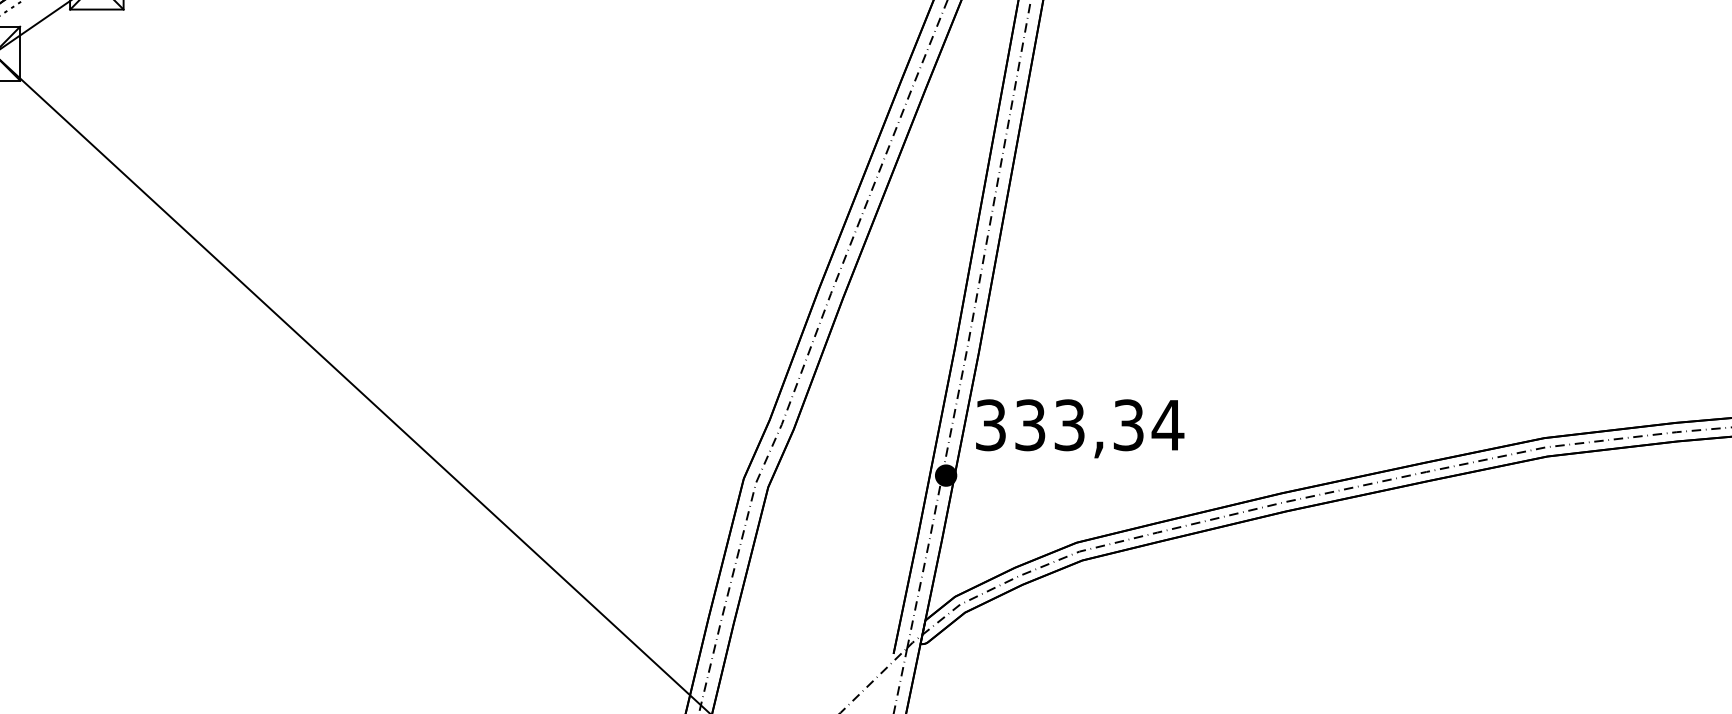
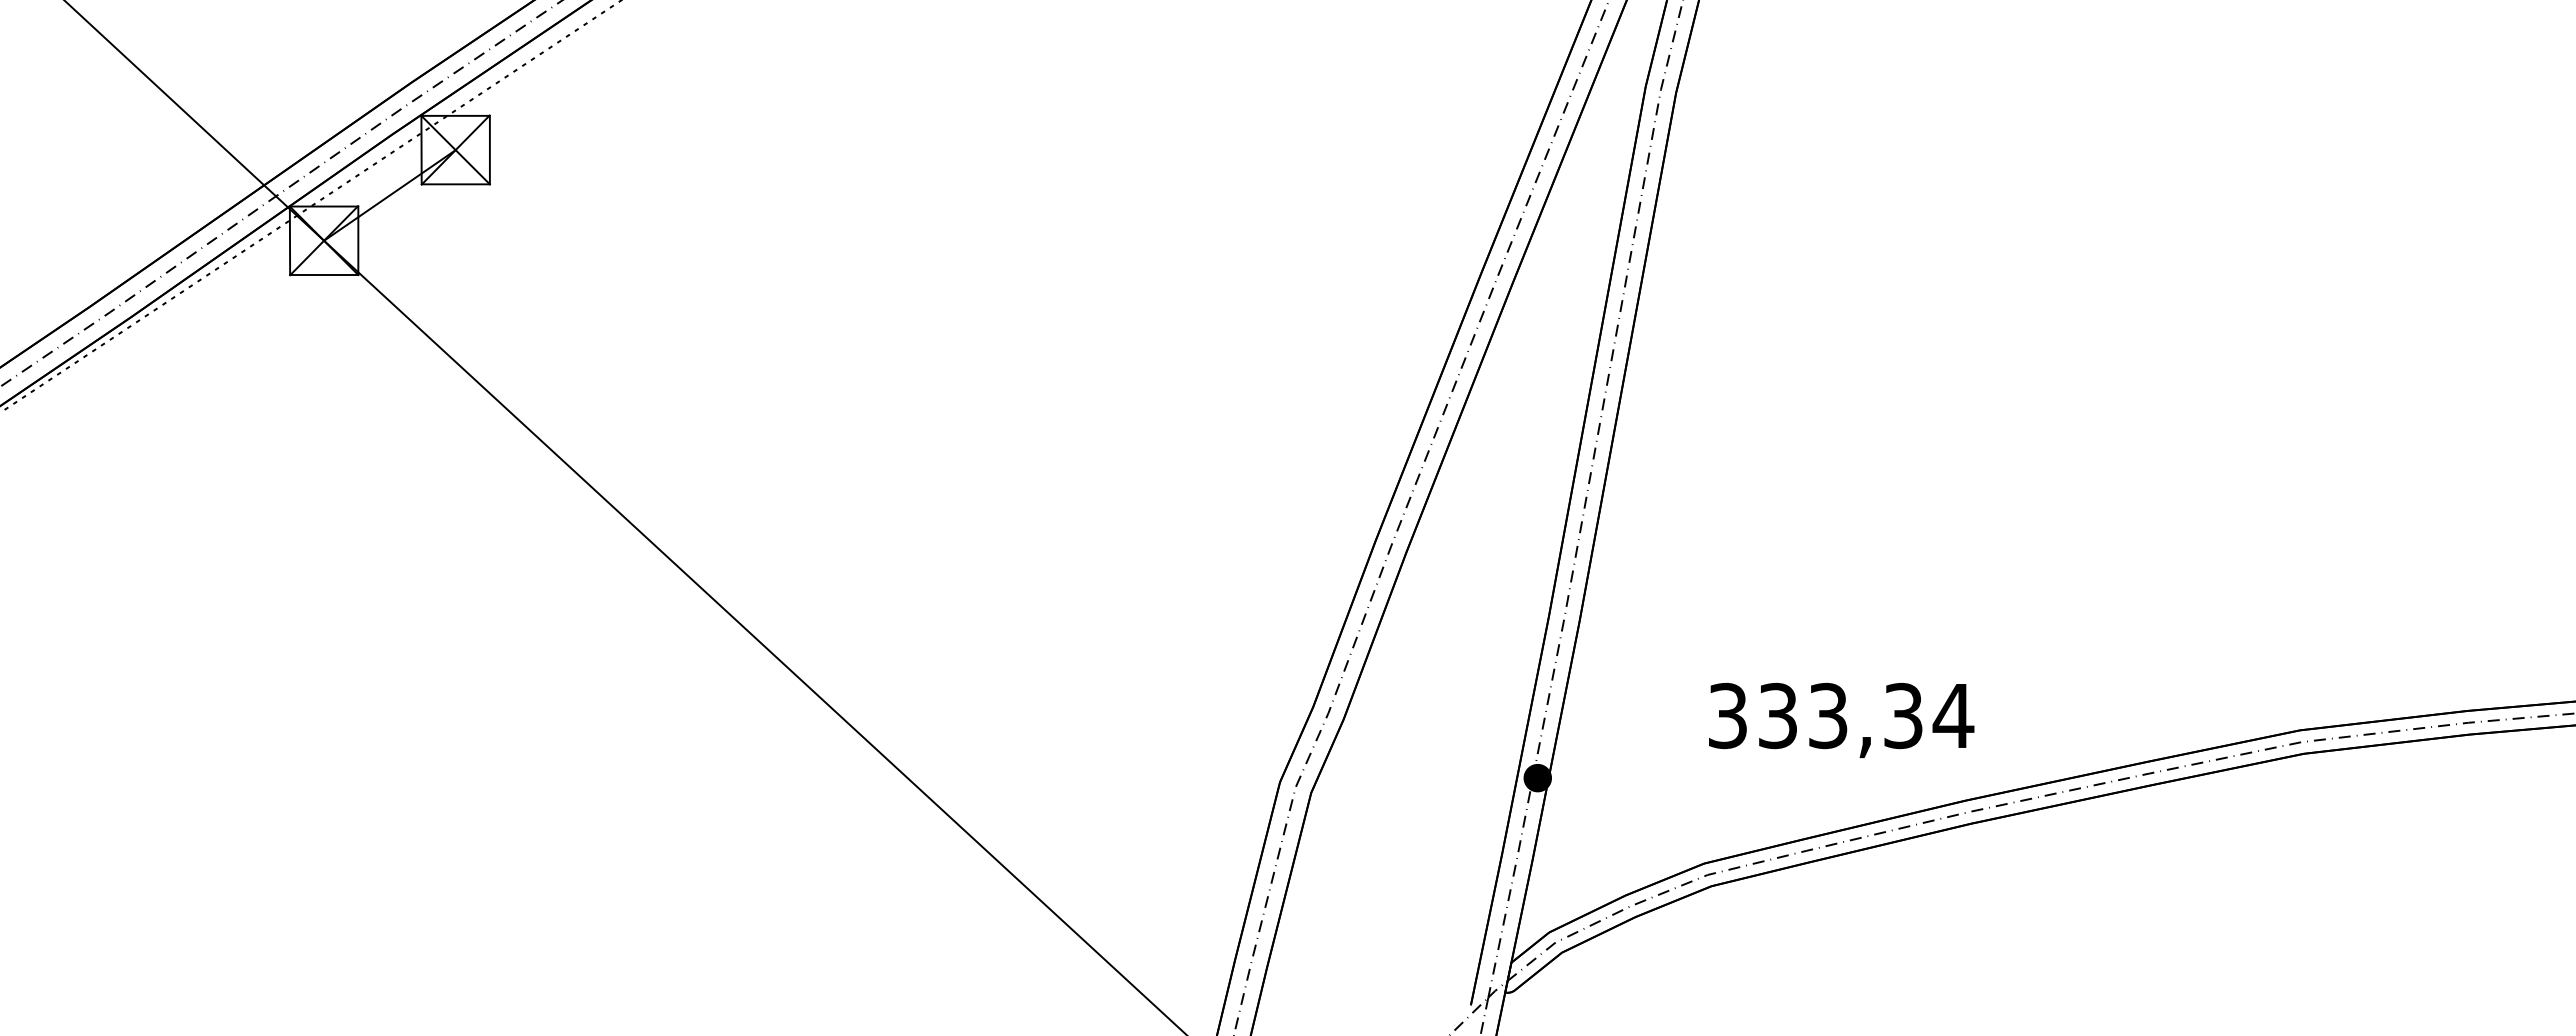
text: (1080, 428) -> (1841, 719), moved

